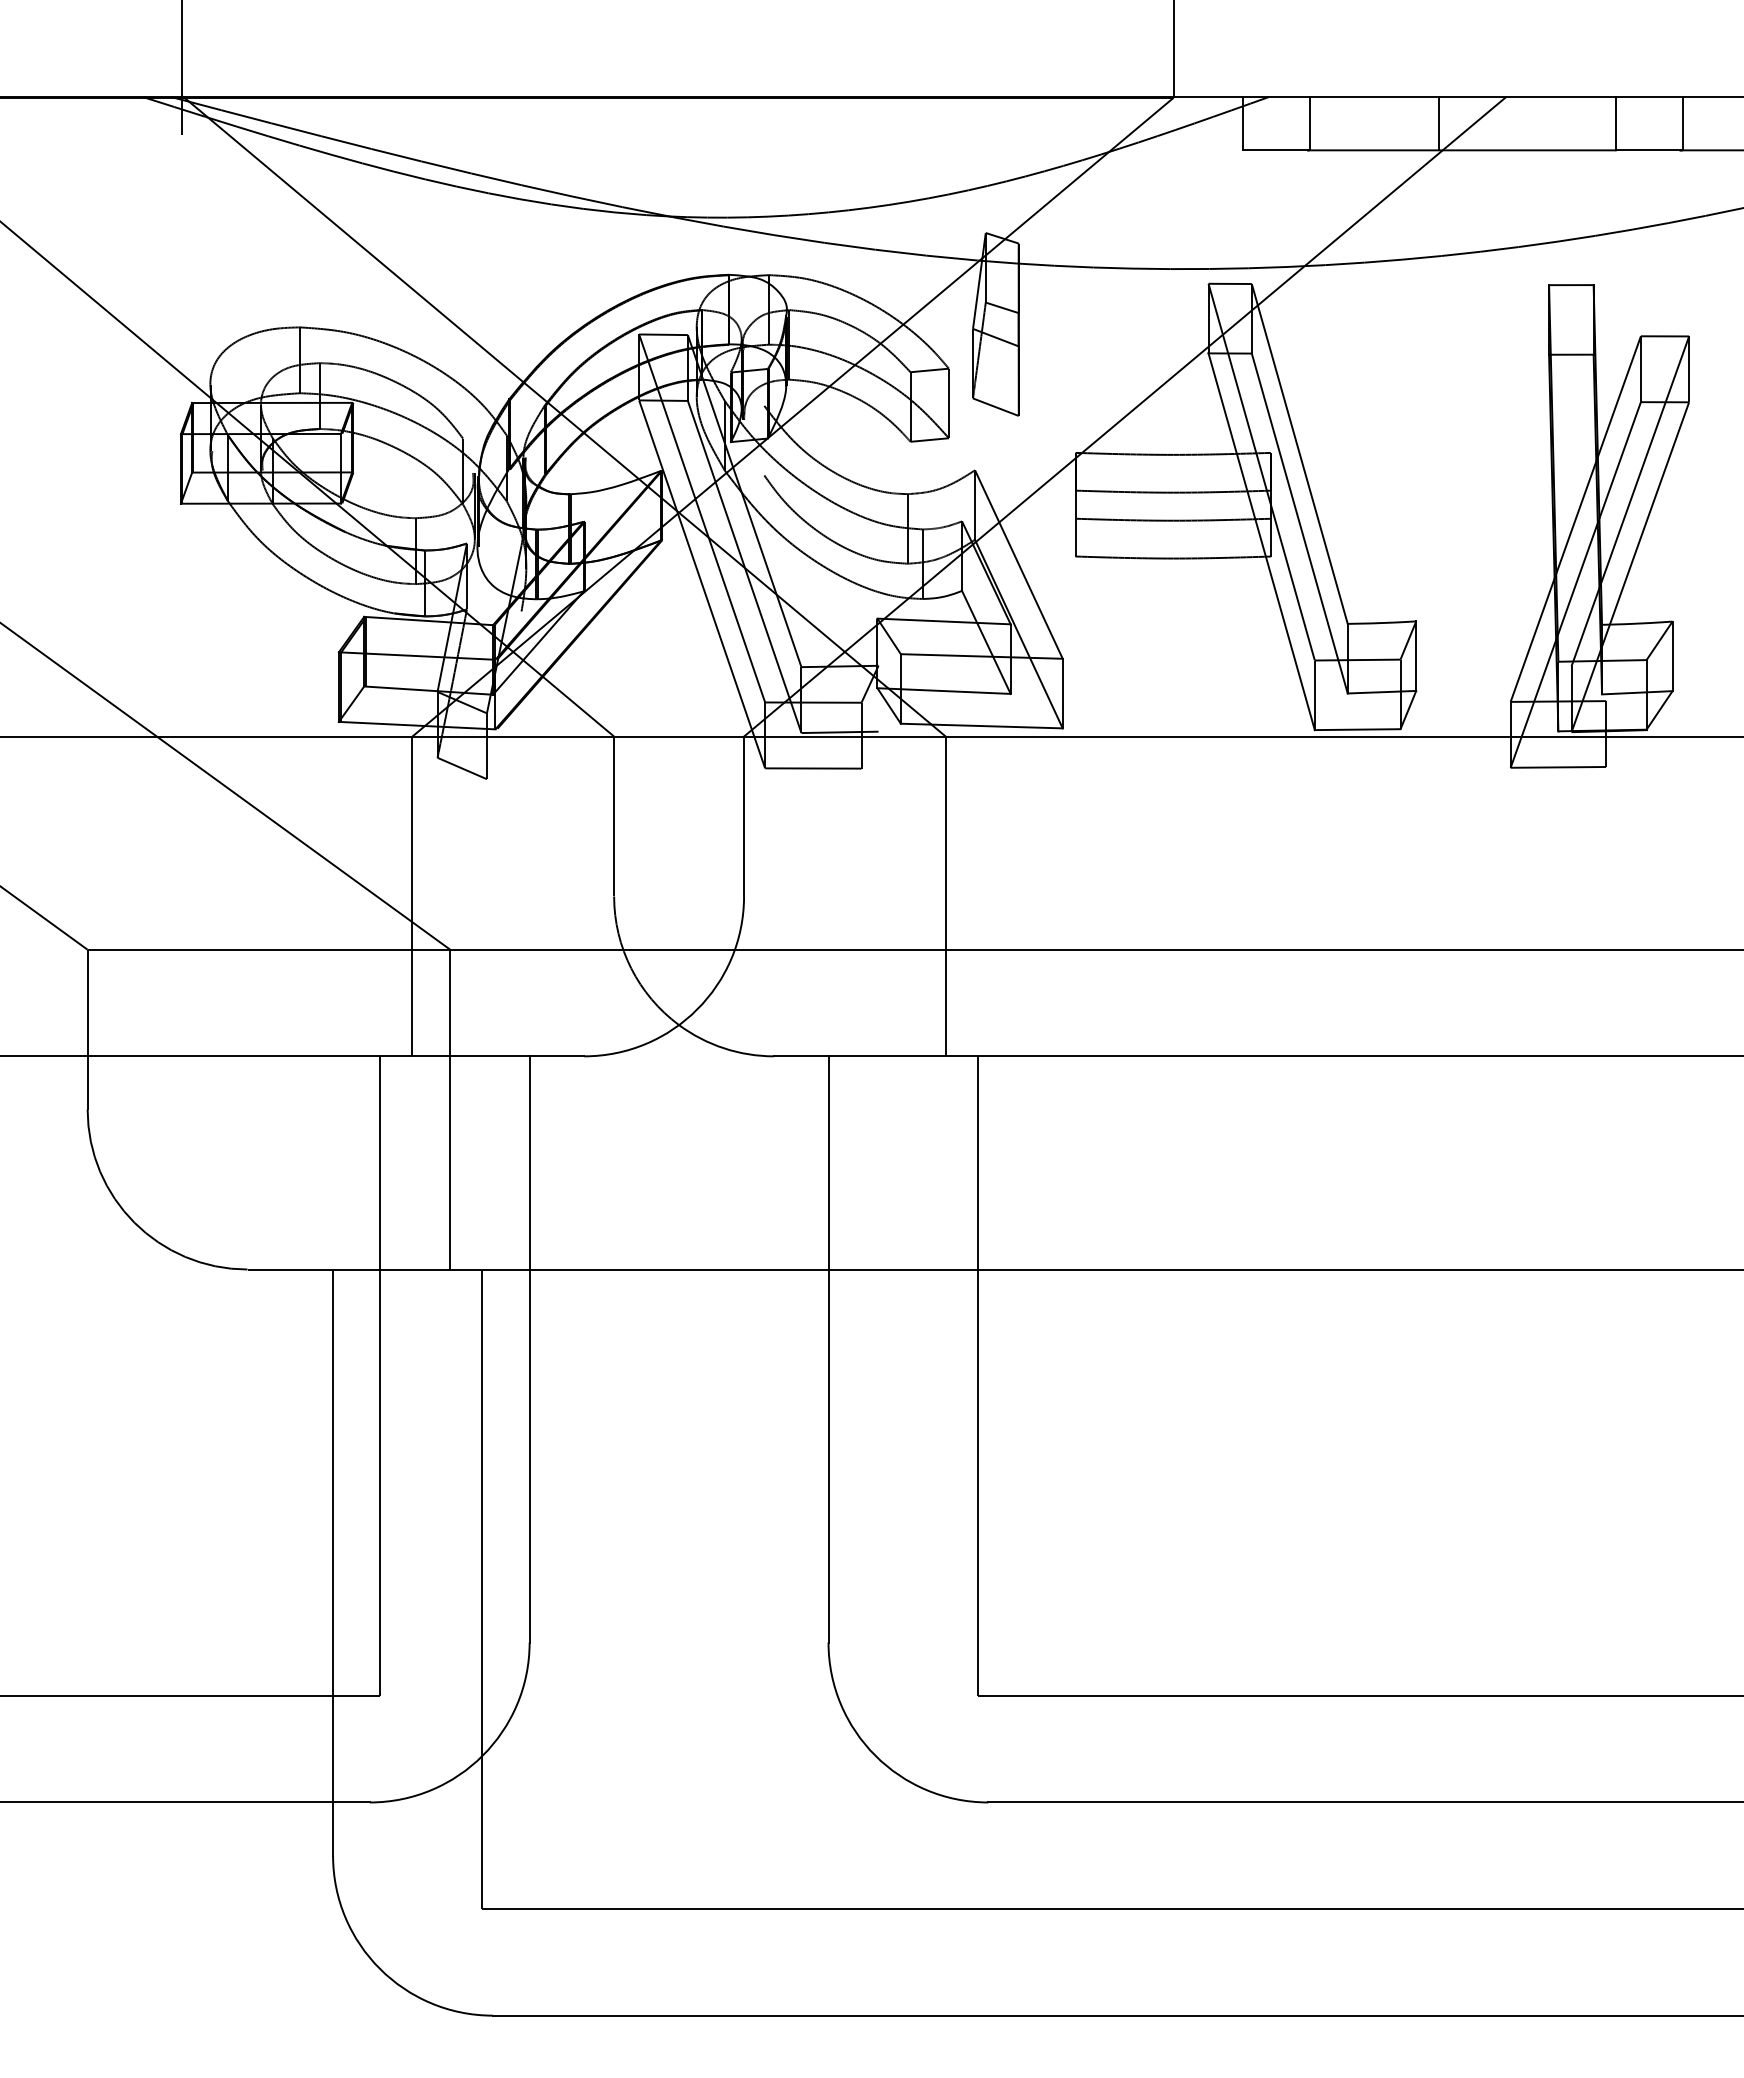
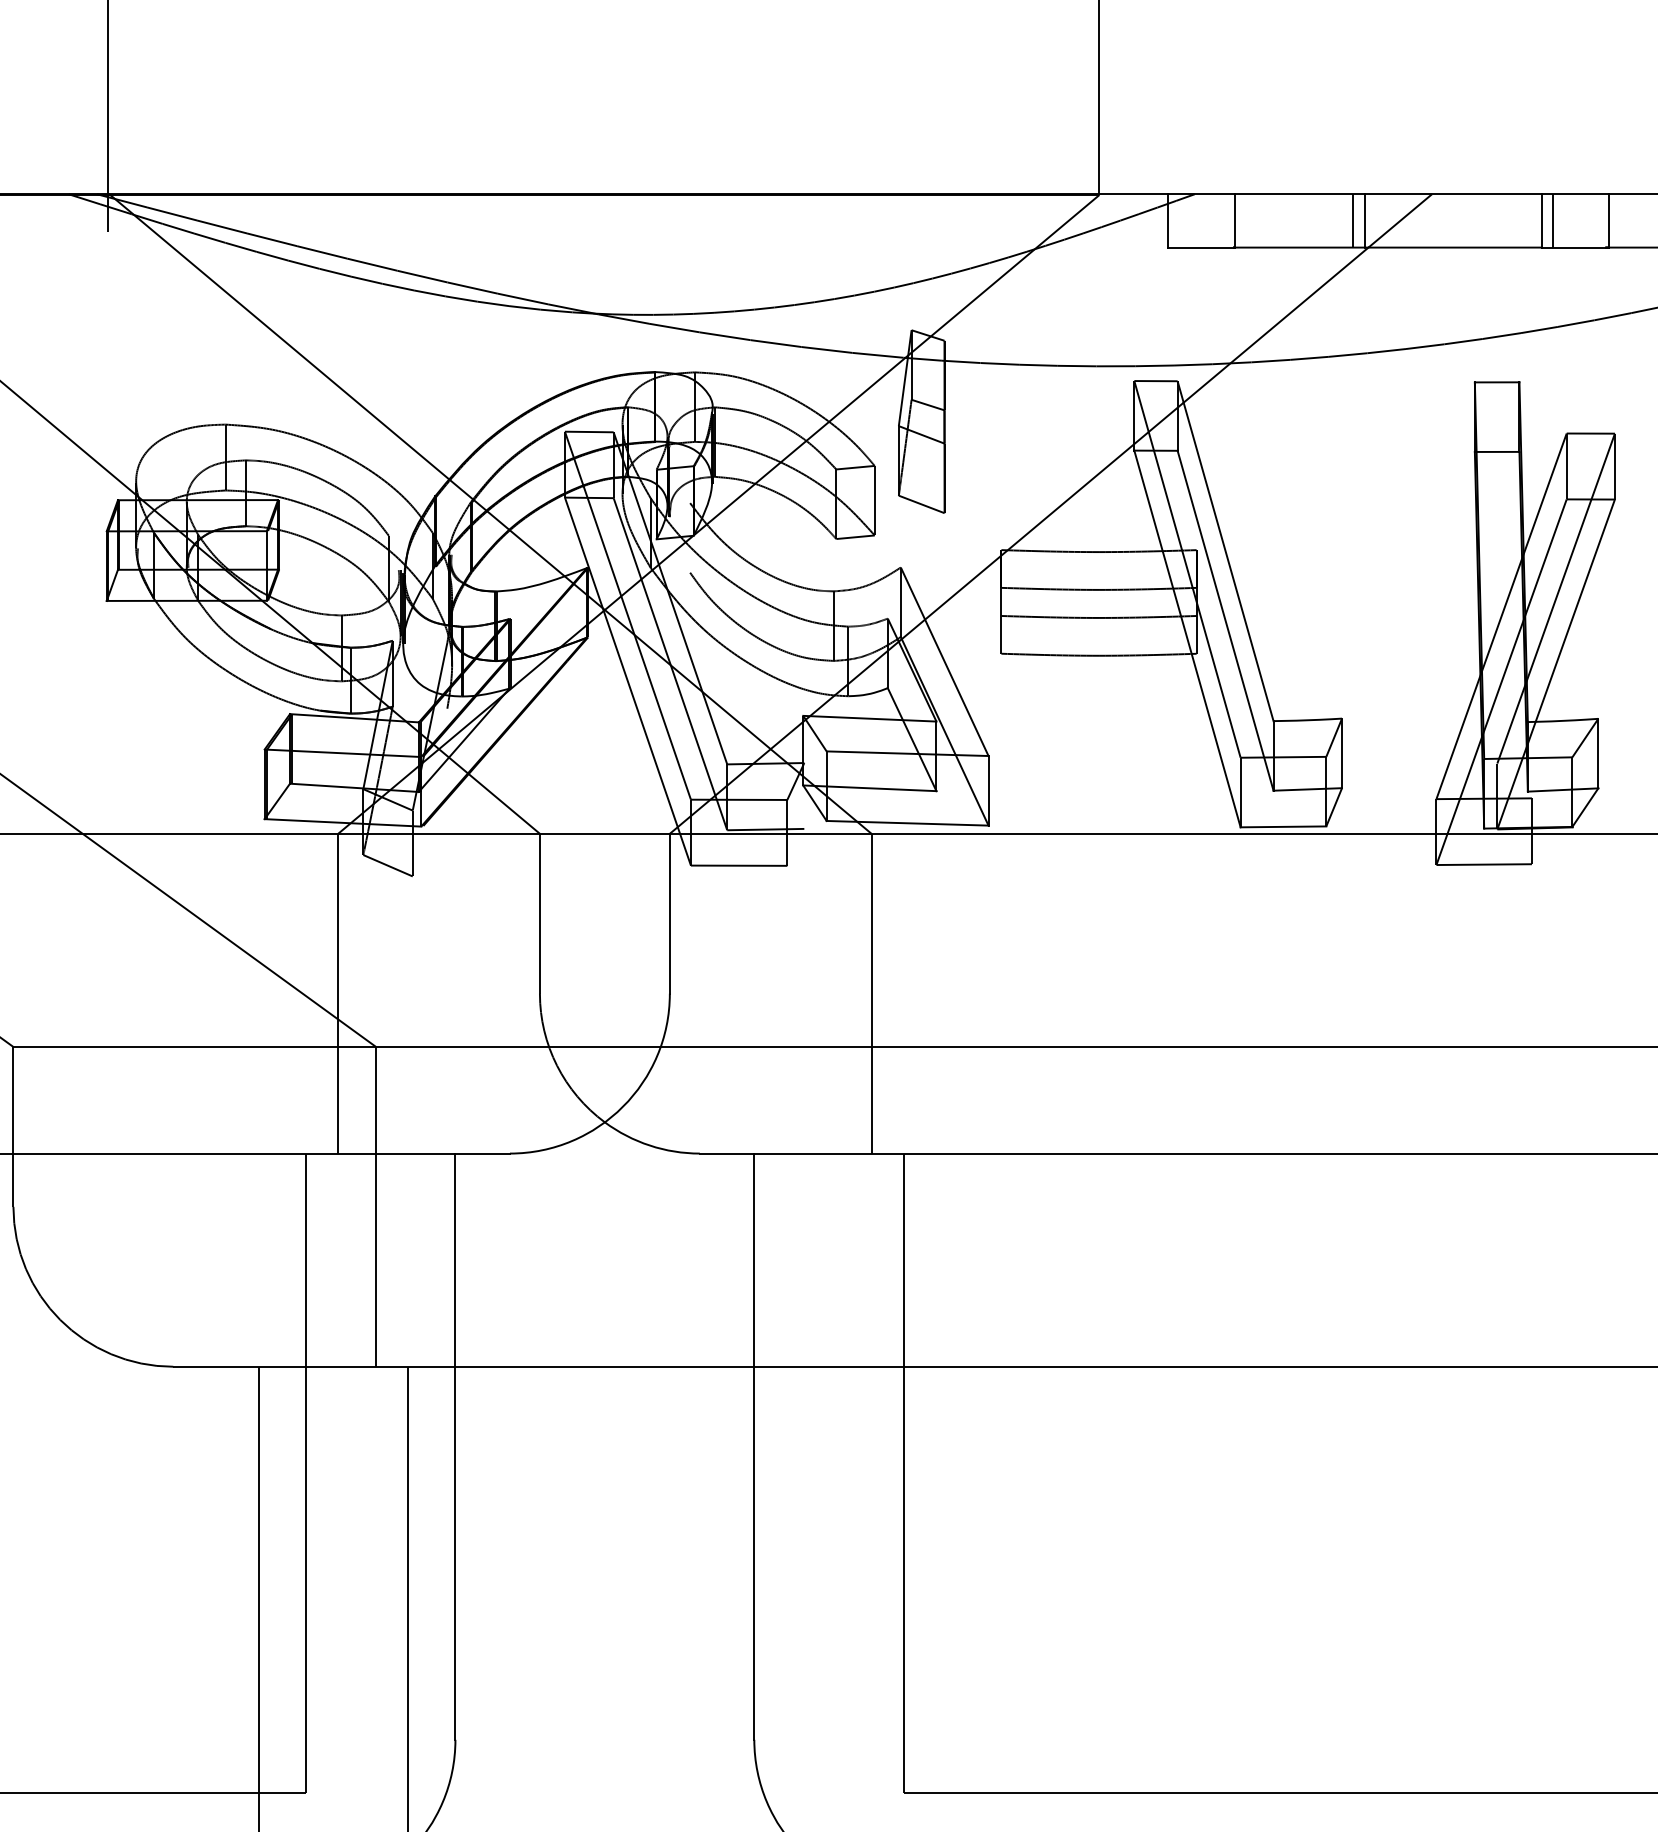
line: (1427, 123) -> (1353, 220), added
line: (1627, 123) -> (1553, 220), added

